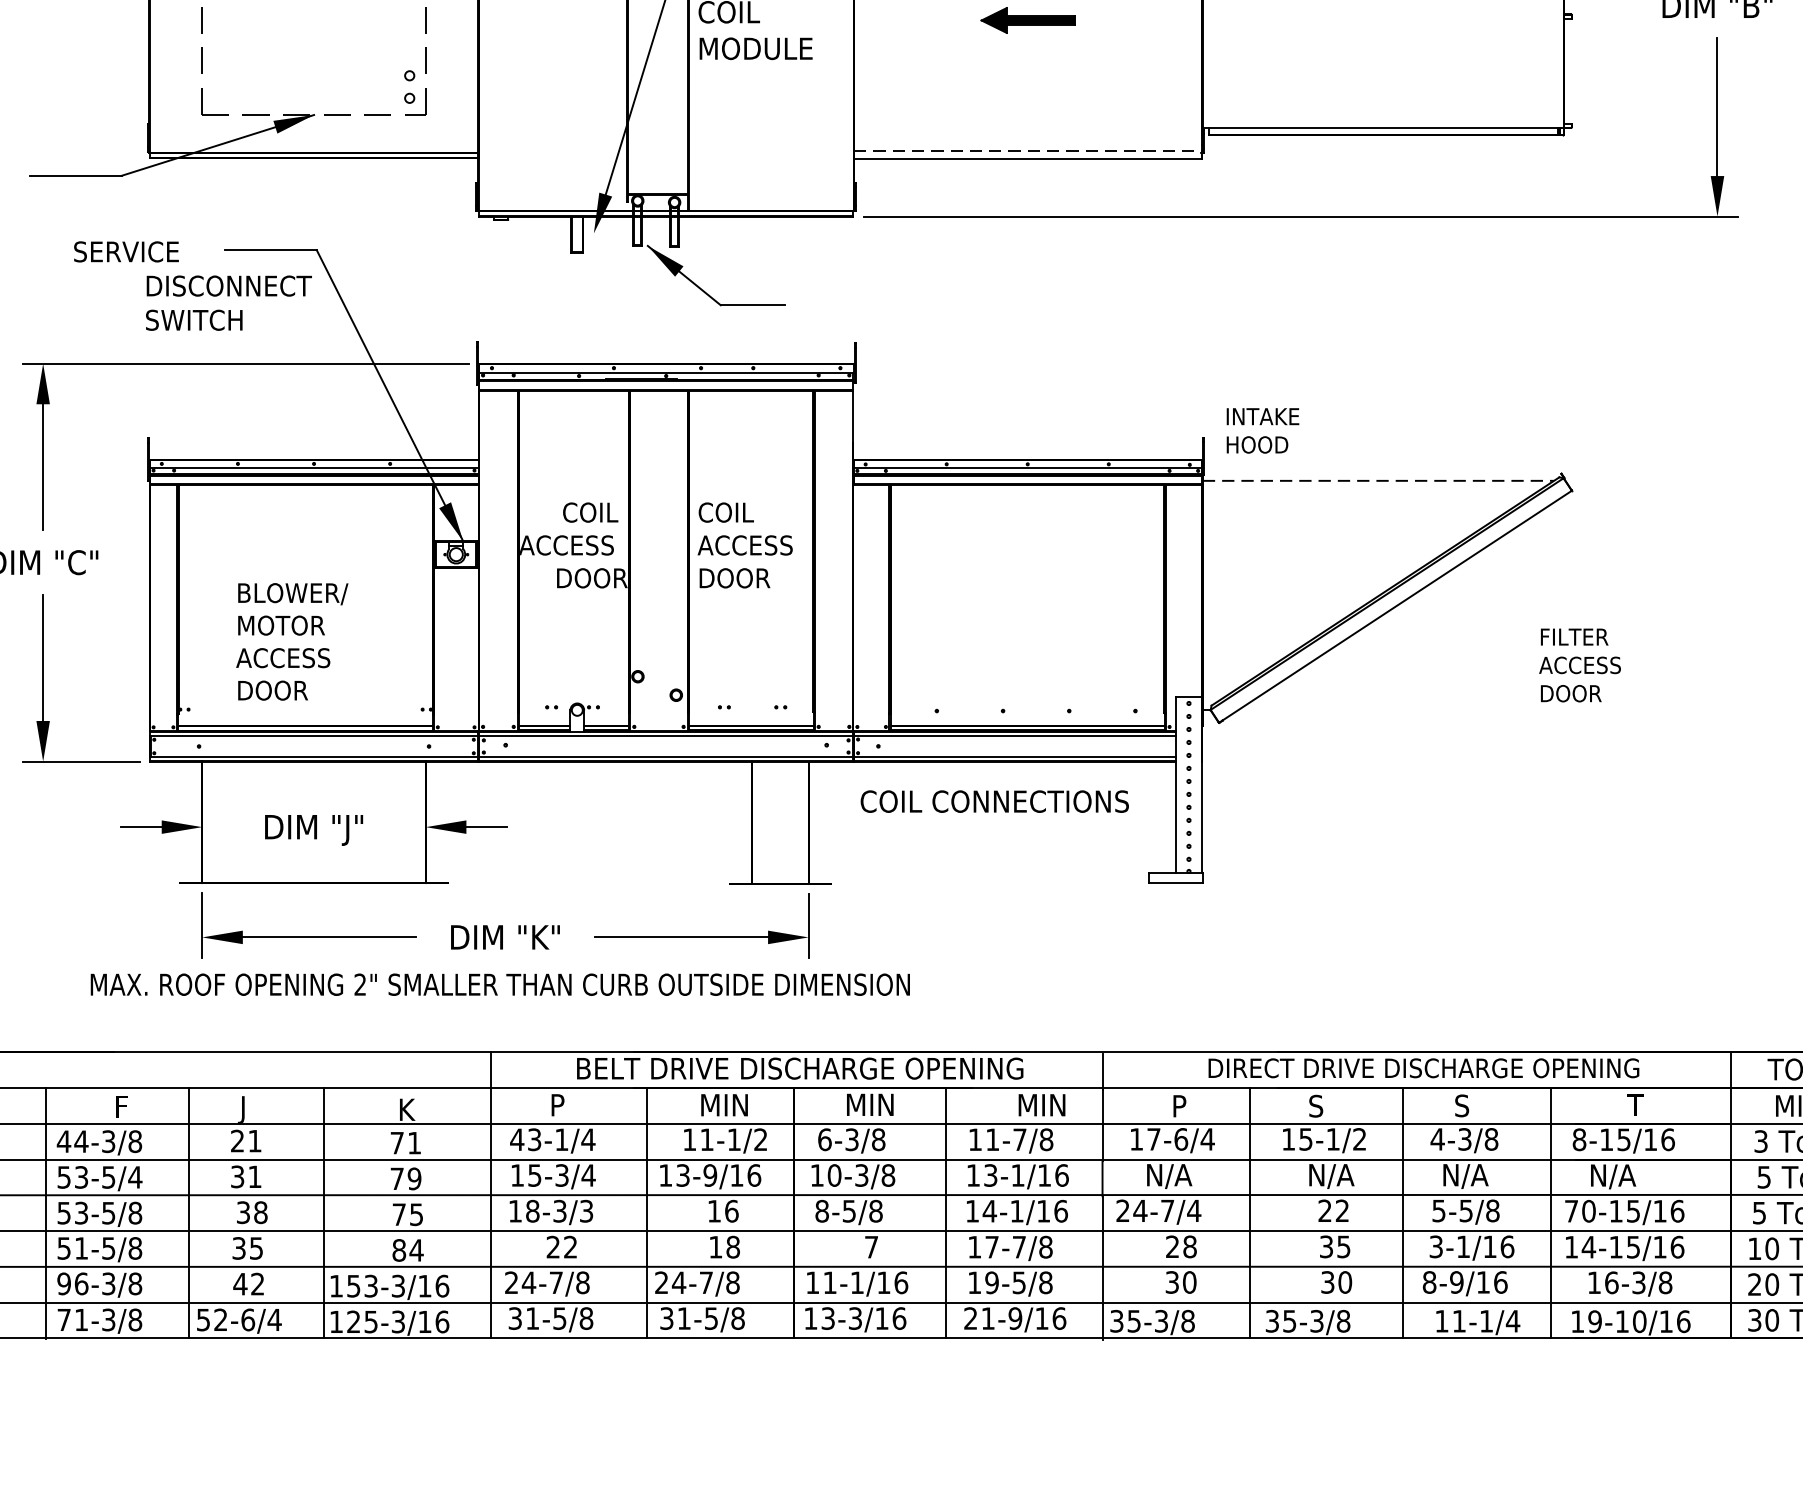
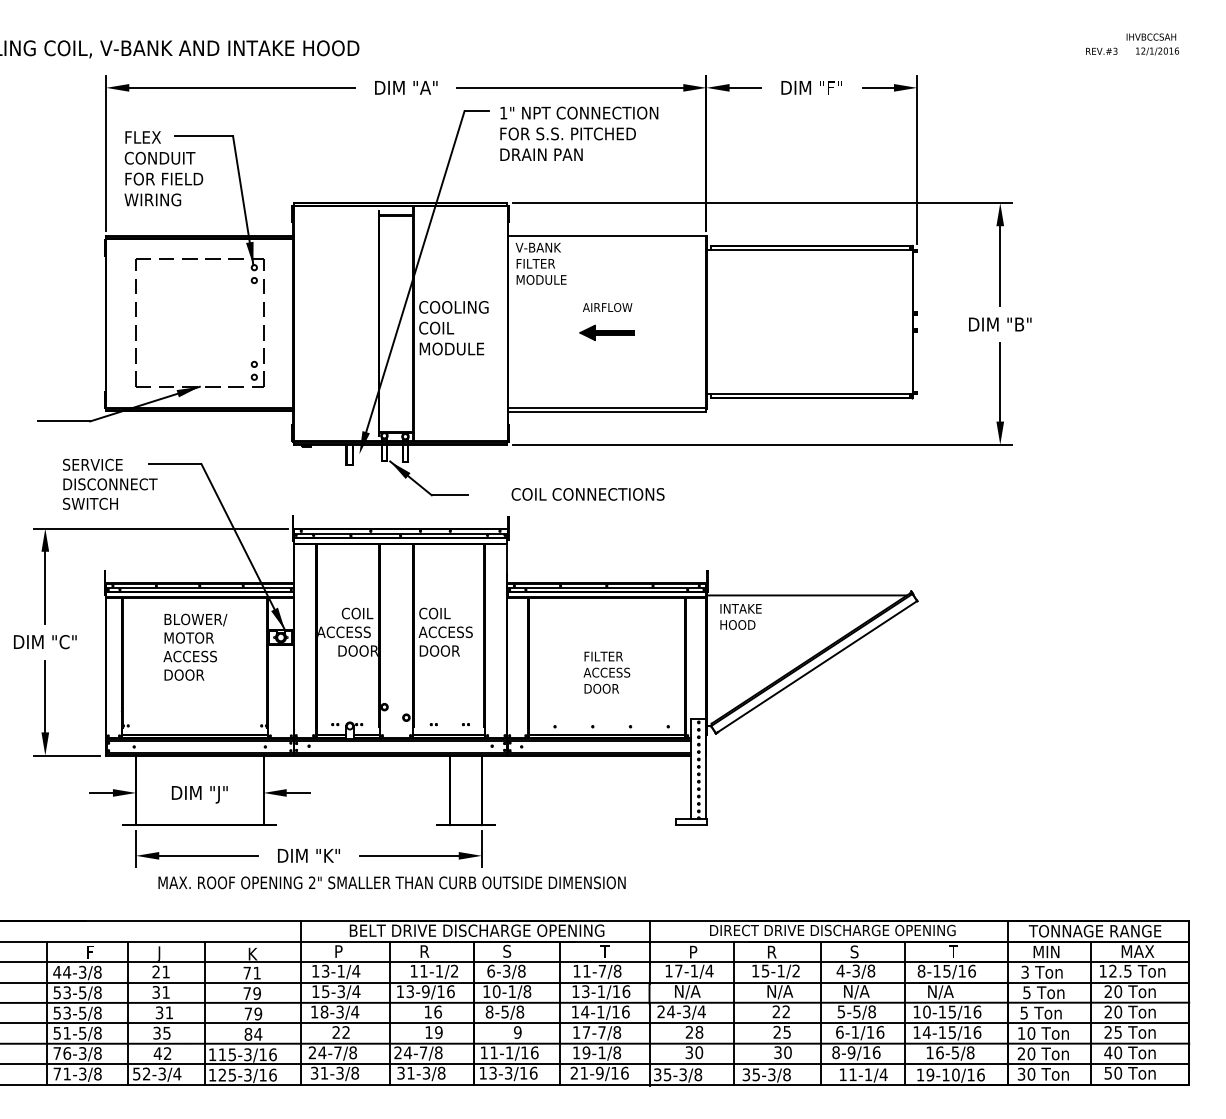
line: (1028, 151) -> (607, 407), dashed -> solid
text: (229, 302) -> (110, 493), moved
text: (1262, 430) -> (740, 616), moved
line: (1379, 480) -> (807, 595), dashed -> solid
text: (292, 640) -> (195, 646), moved
text: (1579, 665) -> (606, 672), moved
text: (993, 801) -> (587, 494), moved
text: (499, 984) -> (391, 882), moved
text: (869, 1103) -> (516, 950), MIN -> S
text: (725, 1105) -> (434, 951), MIN -> R
text: (1041, 1105) -> (614, 951), MIN -> T
text: (1316, 1105) -> (771, 951), S -> R
text: (1181, 1138) -> (694, 970), 17-6/4 -> 17-1/4
text: (516, 1140) -> (315, 971), 43-1/4 -> 13-1/4
text: (860, 1175) -> (511, 991), 10-3/8 -> 10-1/8
text: (134, 1177) -> (97, 992), 53-5/4 -> 53-5/8
text: (587, 1210) -> (355, 1011), 18-3/3 -> 18-3/4
text: (1167, 1210) -> (686, 1011), 24-7/4 -> 24-3/4
text: (1570, 1210) -> (916, 1011), 70-15/16 -> 10-15/16
text: (260, 1212) -> (169, 1012), 38 -> 31
text: (416, 1213) -> (258, 1013), 75 -> 79
text: (1435, 1245) -> (839, 1031), 3-1/16 -> 6-1/16
text: (732, 1247) -> (438, 1032), 18 -> 19
text: (871, 1247) -> (517, 1032), 7 -> 9
text: (1325, 1247) -> (776, 1032), 35 -> 25
text: (1018, 1282) -> (601, 1052), 19-5/8 -> 19-1/8
text: (1638, 1282) -> (955, 1052), 16-3/8 -> 16-5/8
text: (64, 1283) -> (57, 1053), 96-3/8 -> 76-3/8
text: (362, 1285) -> (227, 1054), 153-3/16 -> 115-3/16
text: (558, 1317) -> (339, 1072), 31-5/8 -> 31-3/8
text: (711, 1317) -> (426, 1072), 31-5/8 -> 31-3/8
text: (248, 1319) -> (162, 1073), 52-6/4 -> 52-3/4

